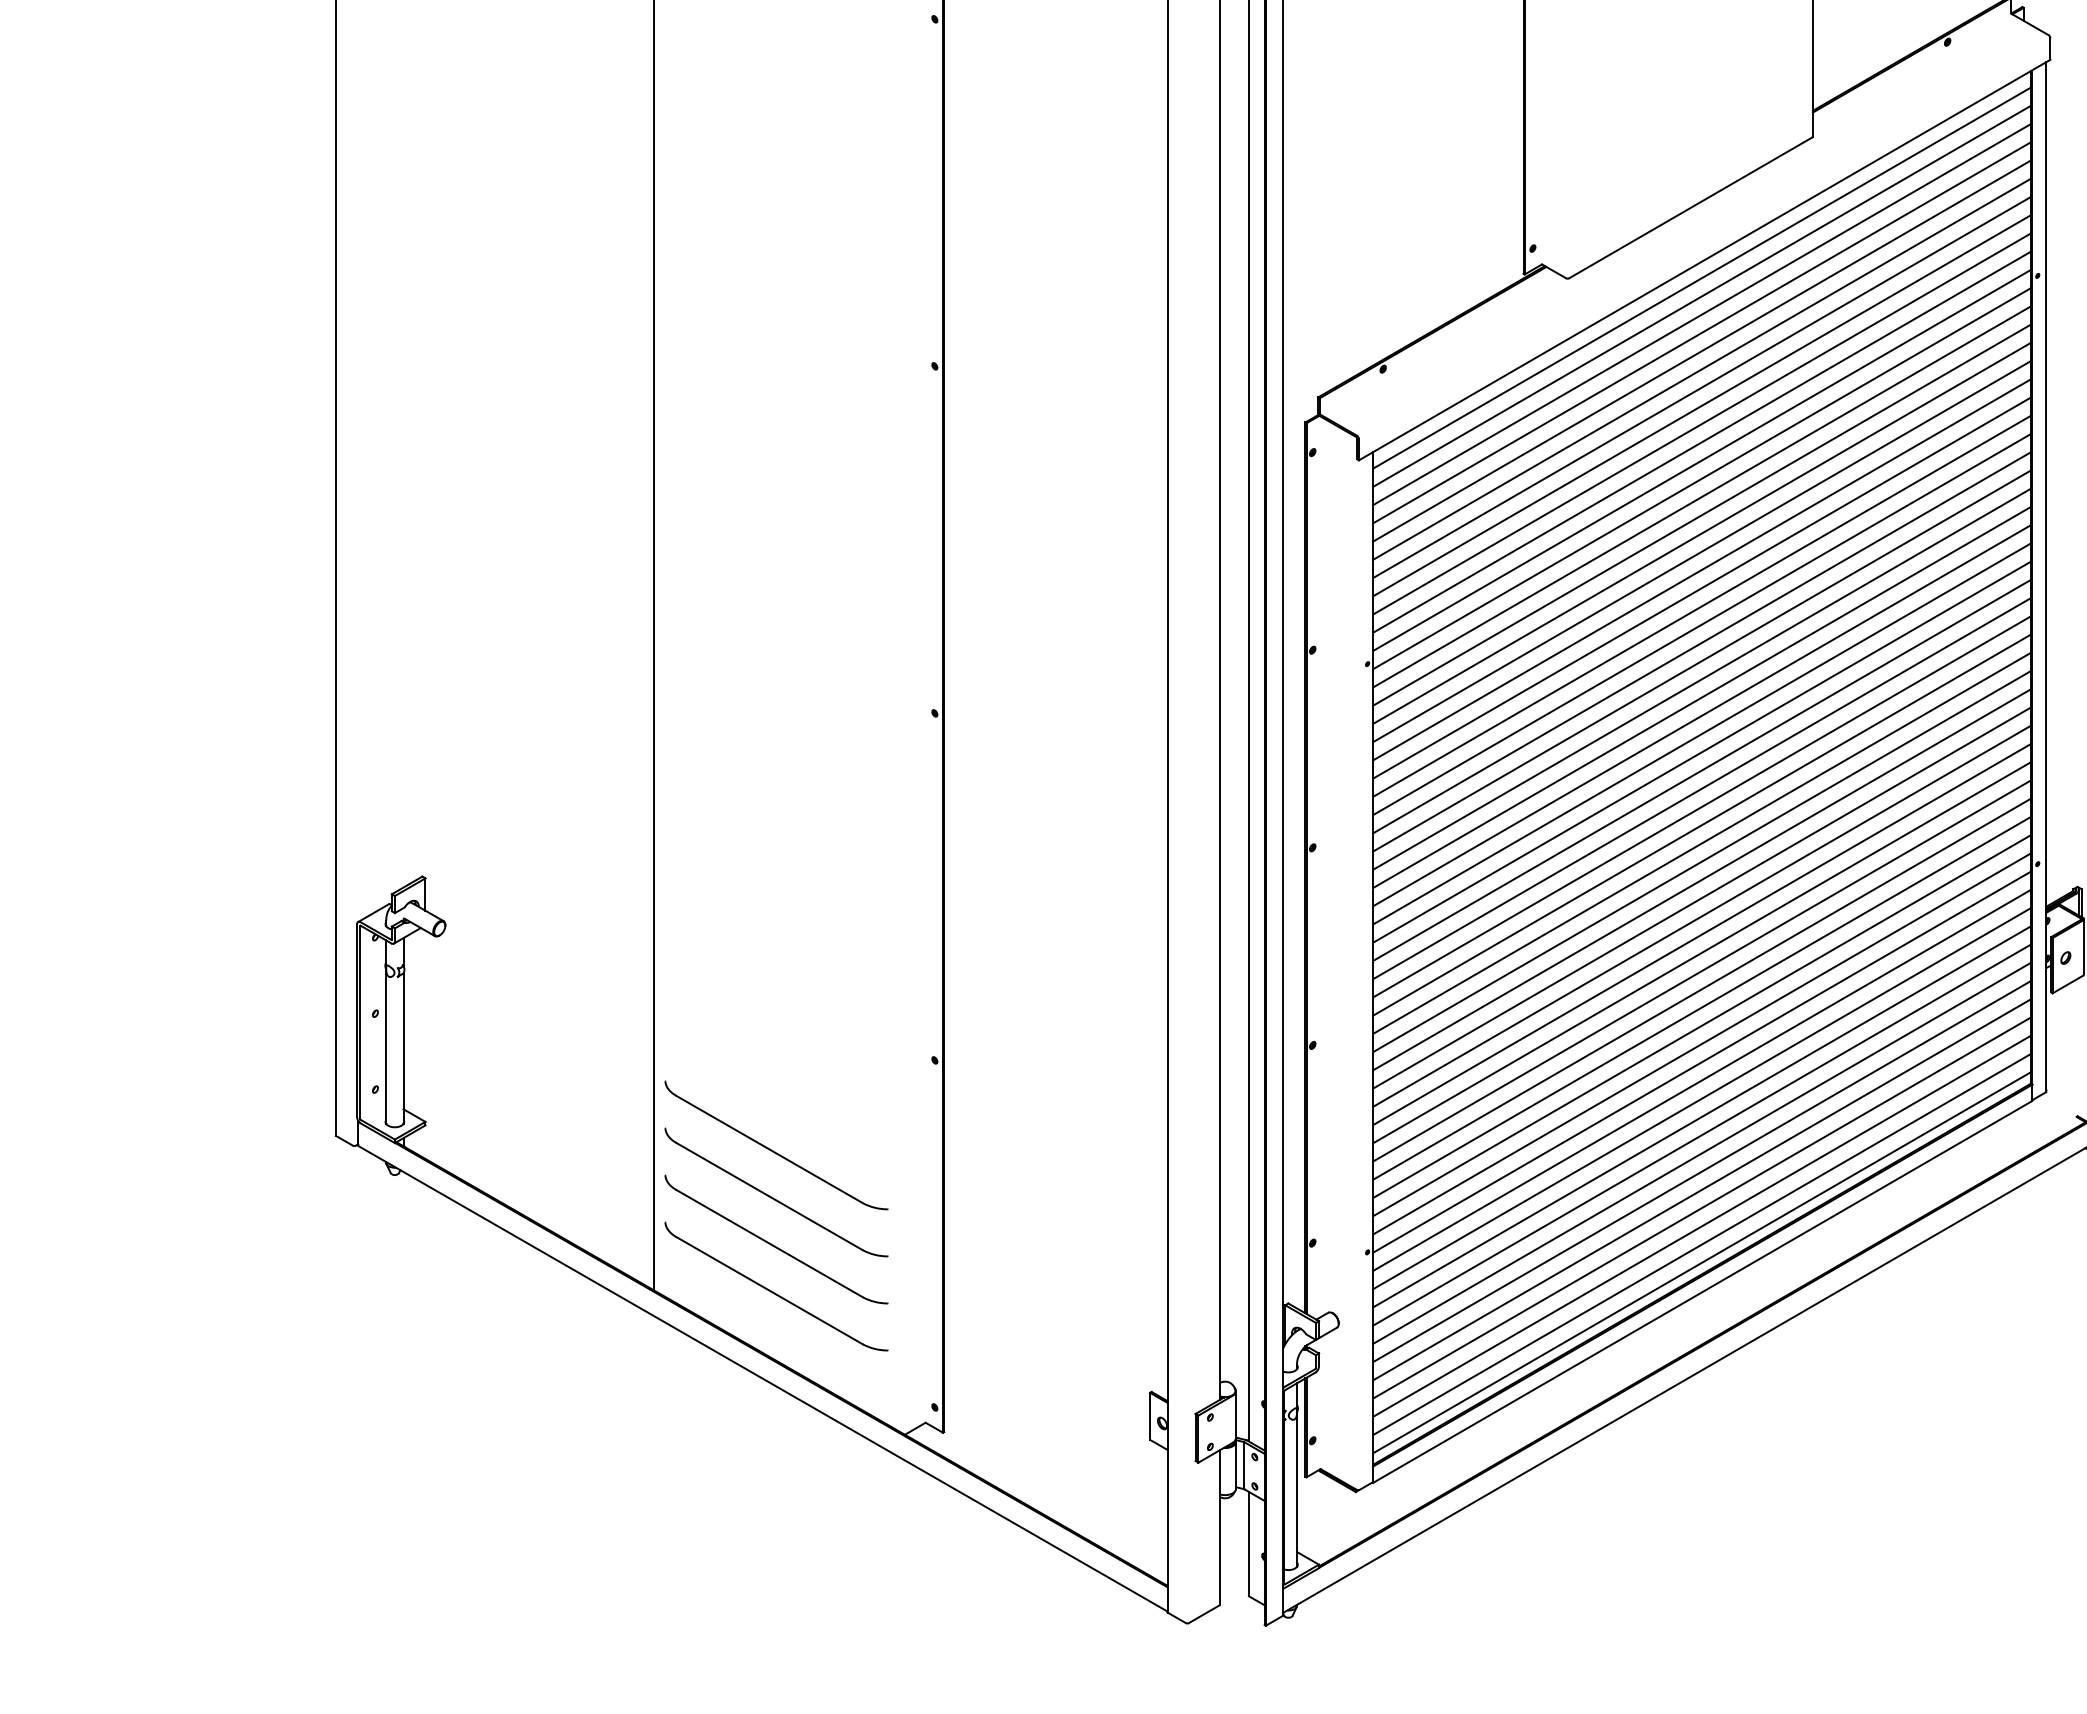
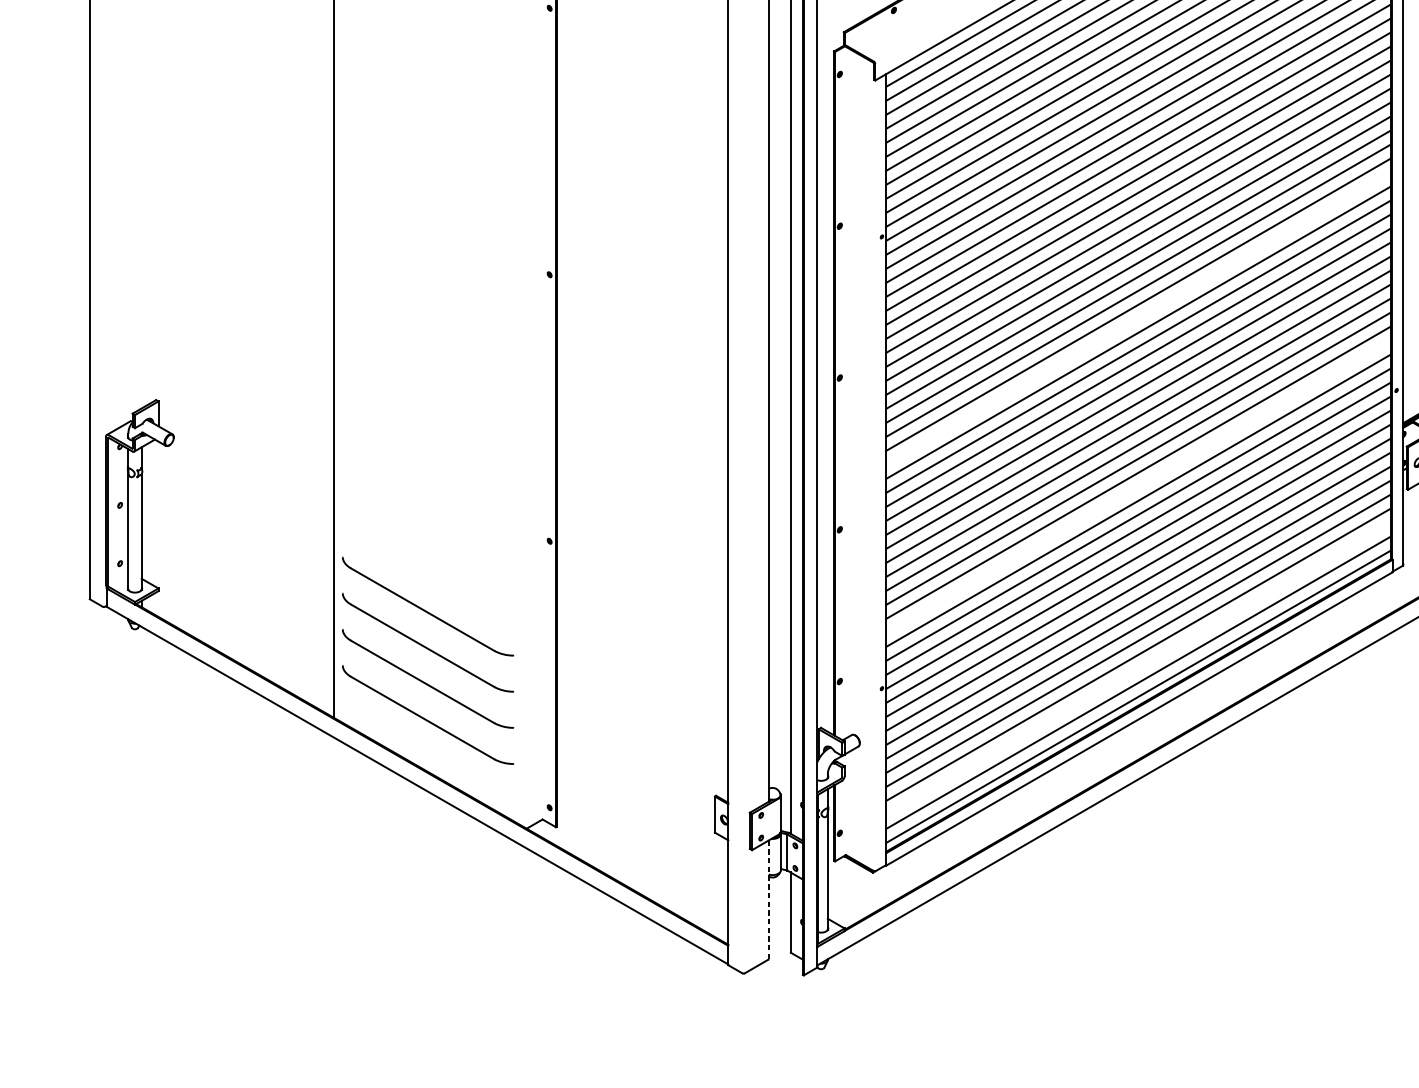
line: (1701, 770) -> (1138, 318), removed
line: (1701, 988) -> (1138, 486), removed
line: (1701, 1225) -> (1138, 668), removed
line: (1220, 1526) -> (769, 899), solid -> dashed

